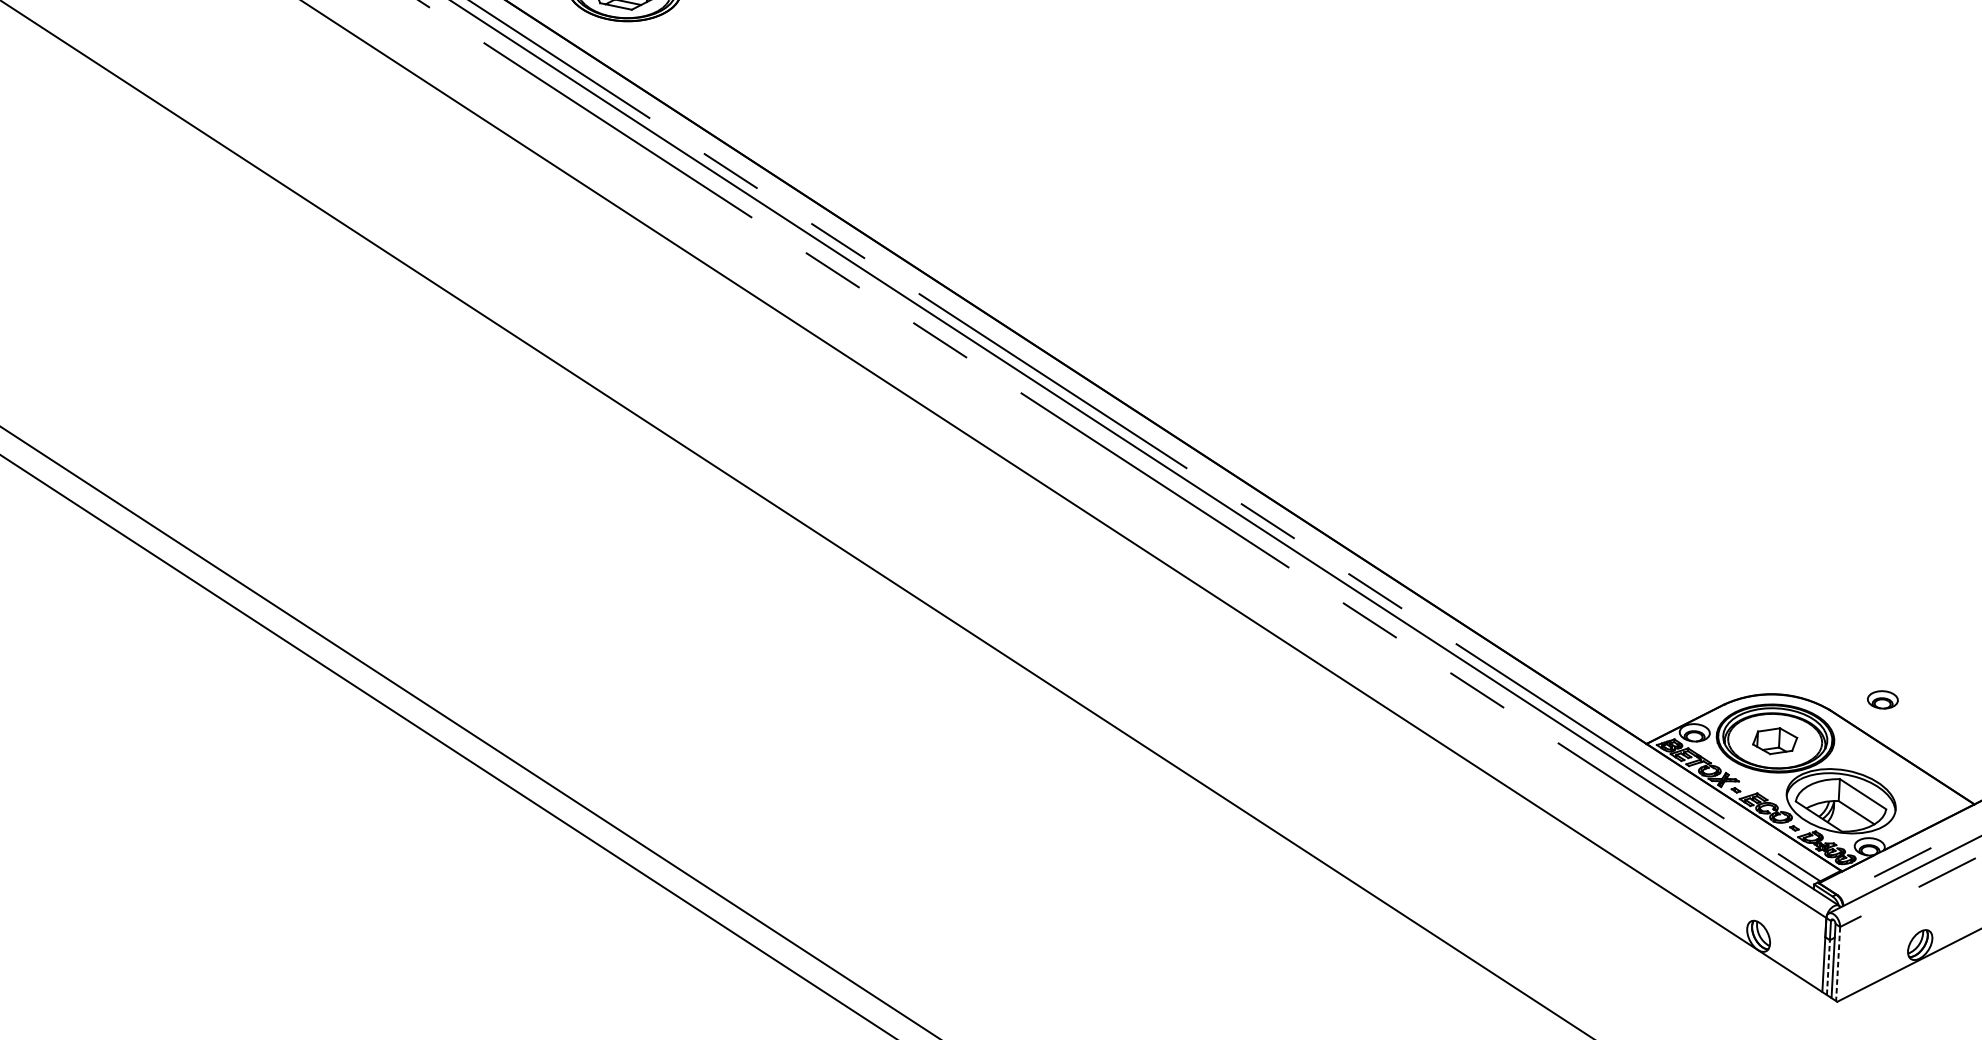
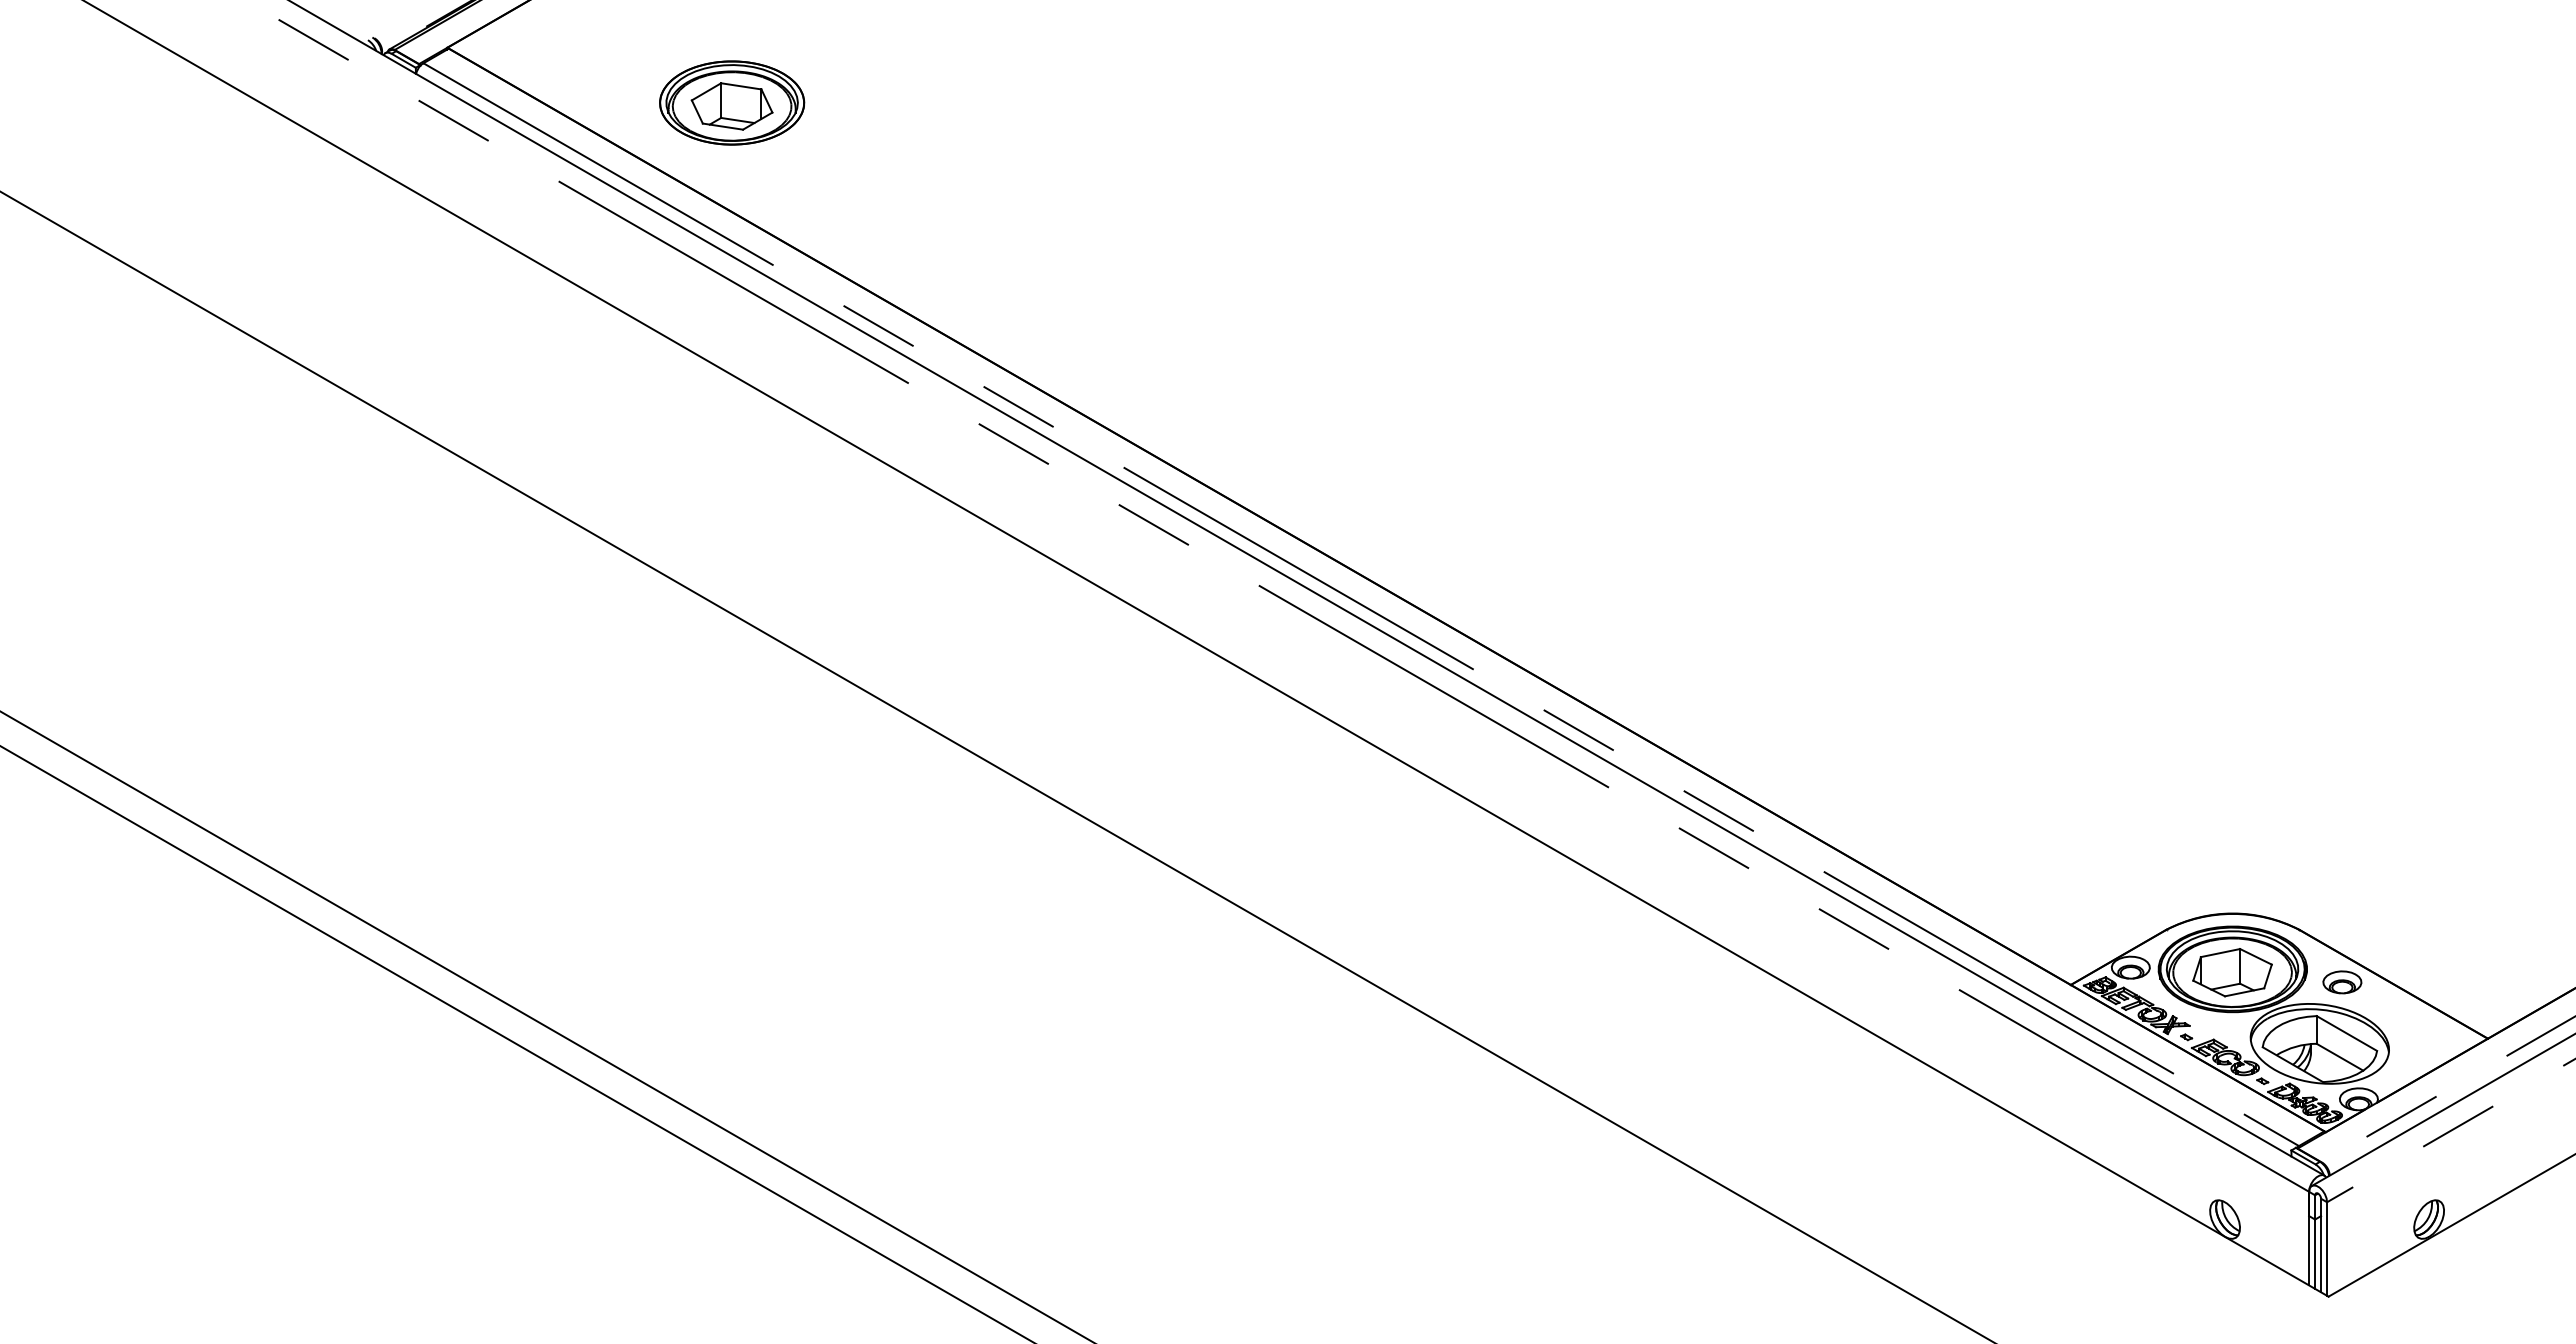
part: (1882, 699) -> (2342, 982), moved
part: (1775, 741) -> (2232, 972), size x1.43
line: (1838, 964) -> (2327, 1249), dashed -> solid
line: (1828, 967) -> (2315, 1254), dashed -> solid

